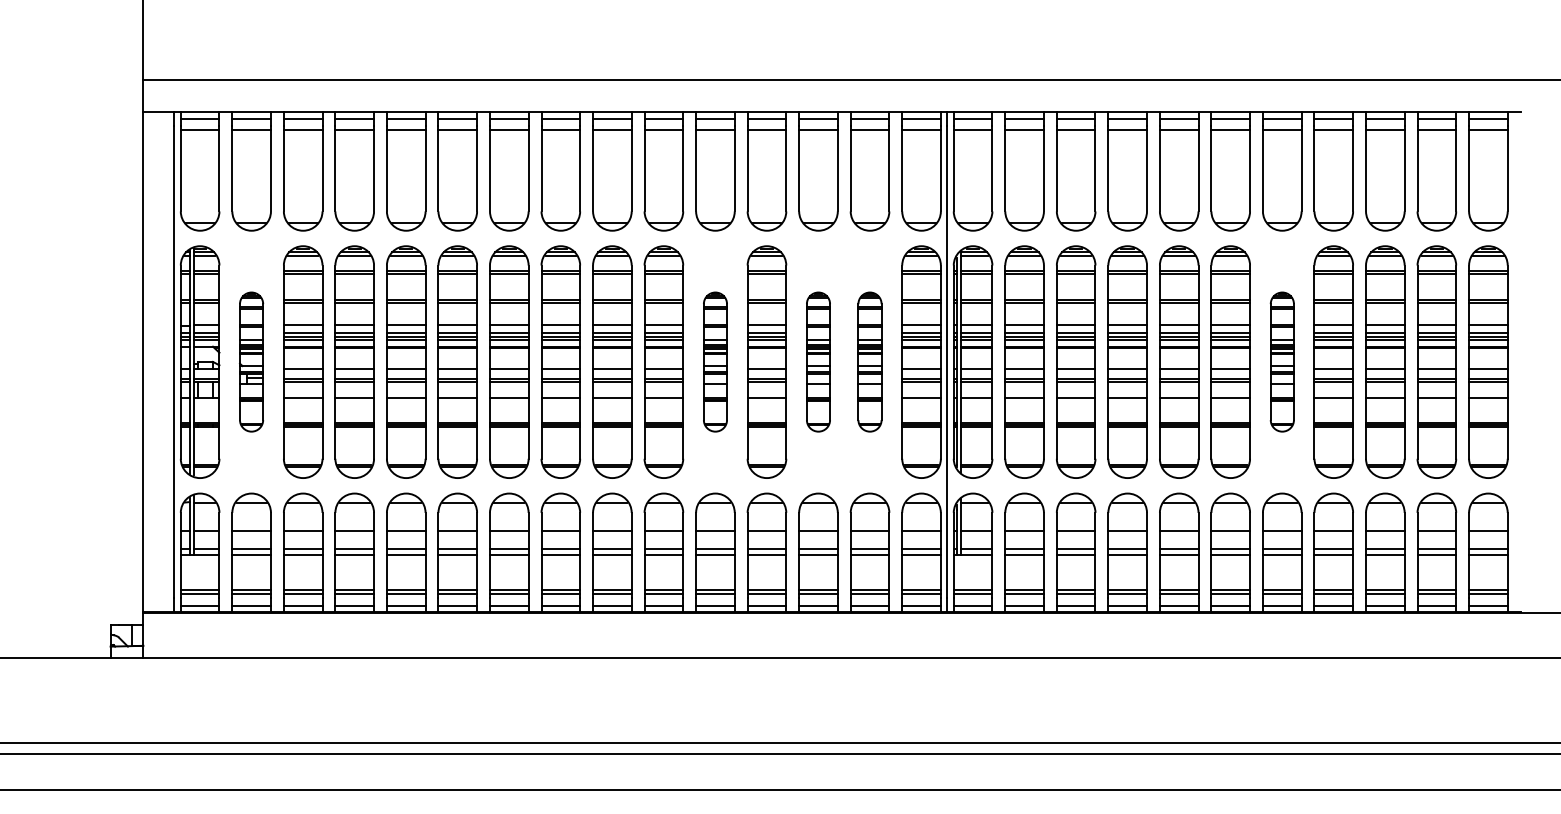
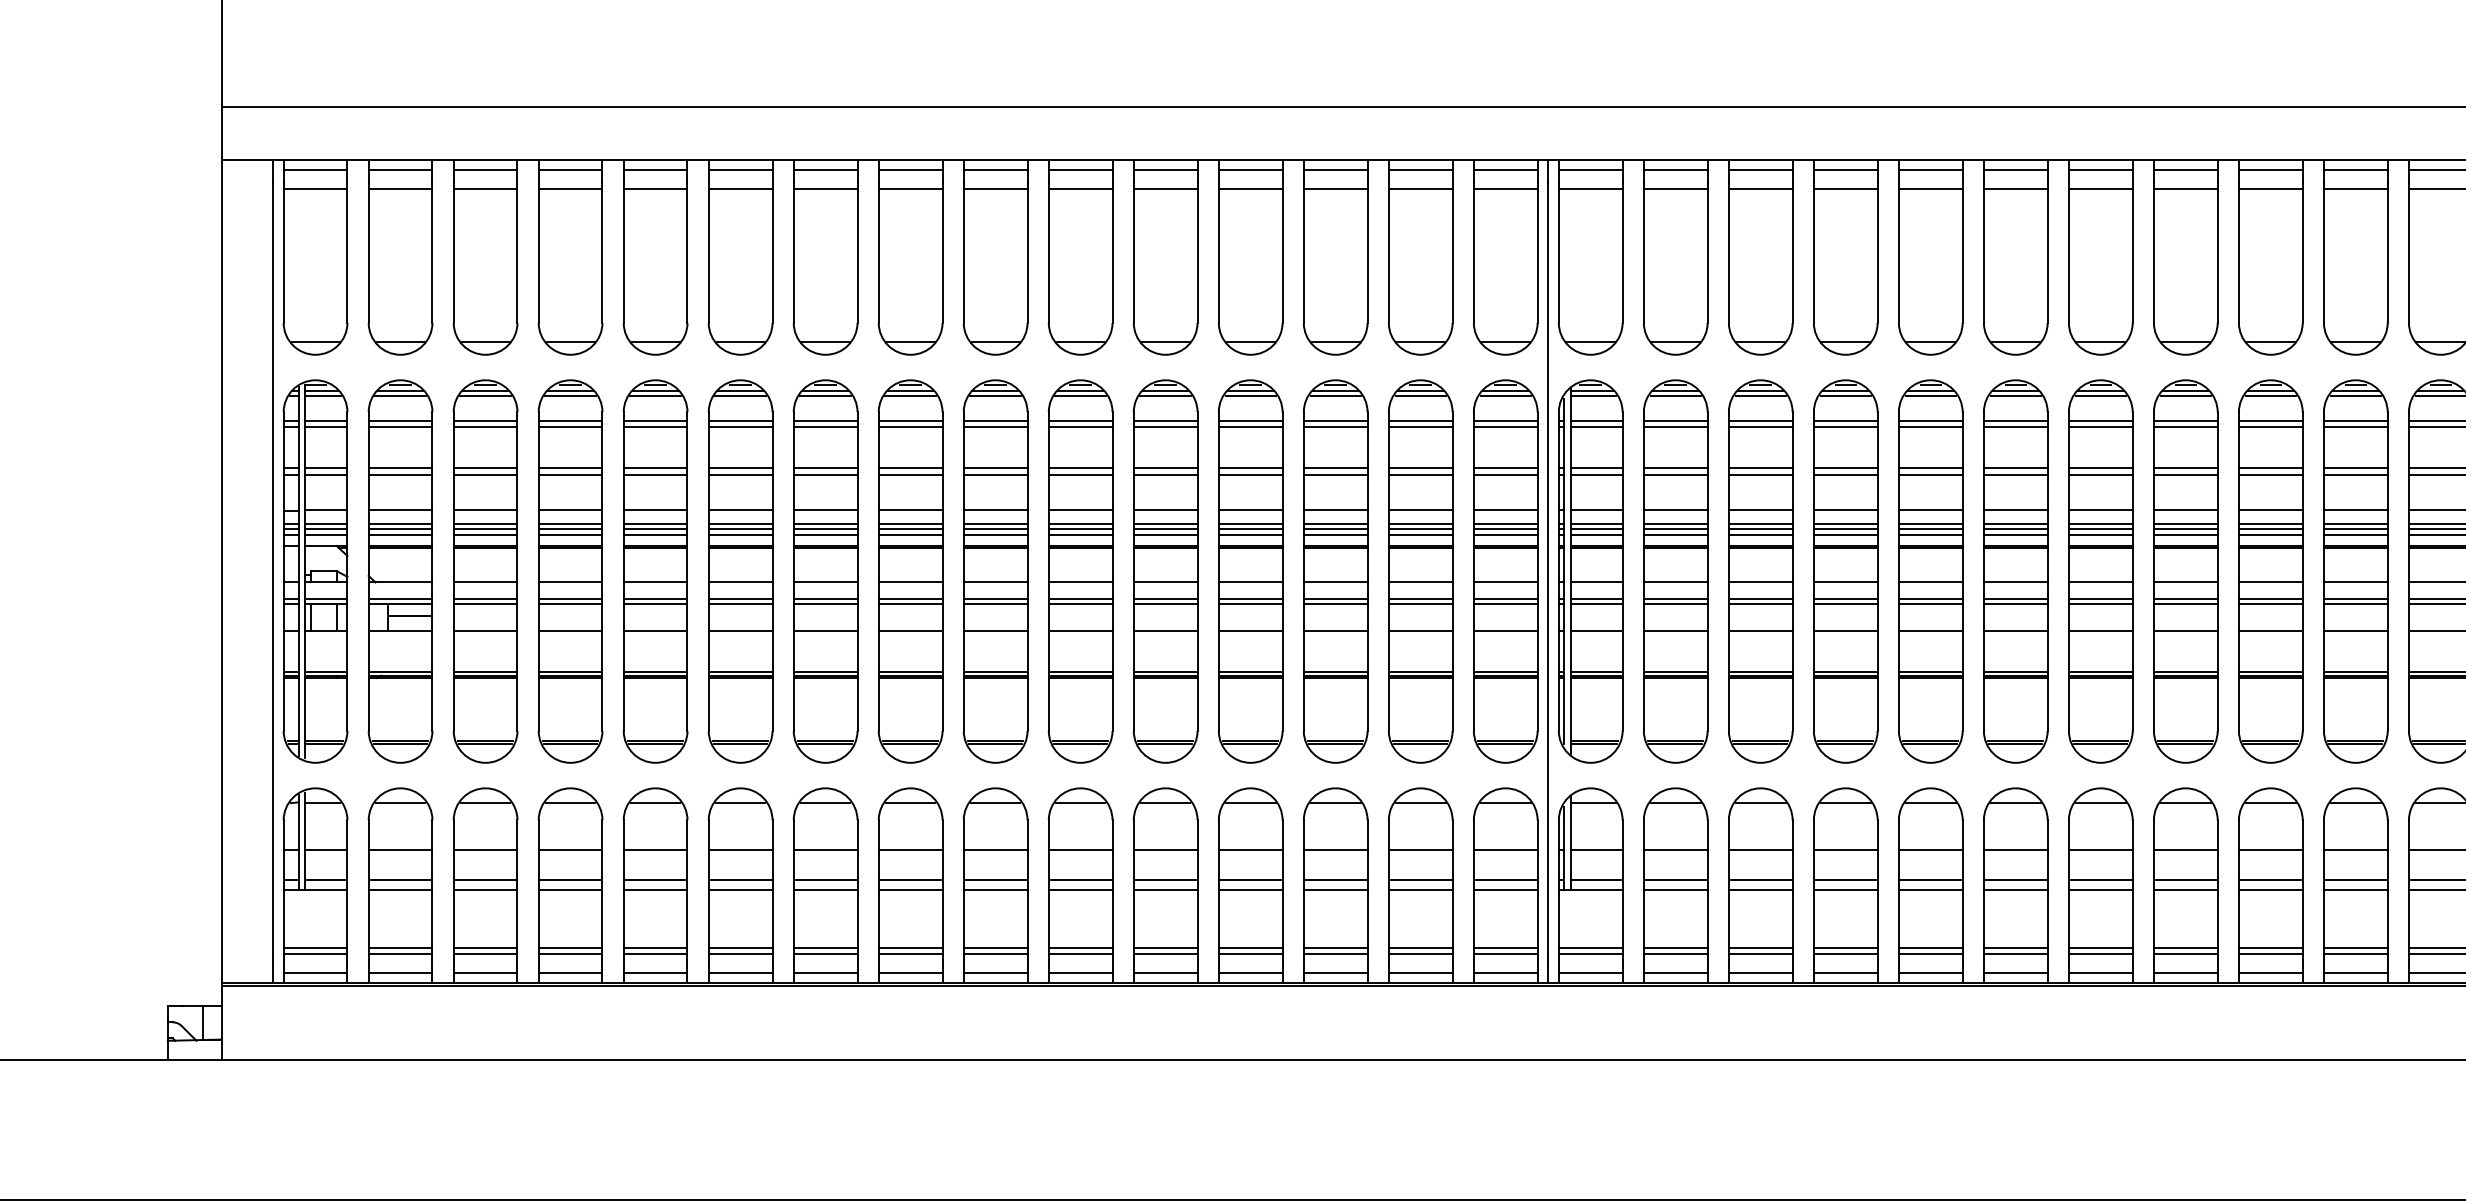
part: (251, 361) -> (400, 570), size x1.67
part: (715, 361) -> (1165, 570), size x1.67
part: (818, 361) -> (1335, 570), size x1.67
part: (869, 361) -> (1419, 570), size x1.67
part: (1282, 361) -> (2101, 570), size x1.67

